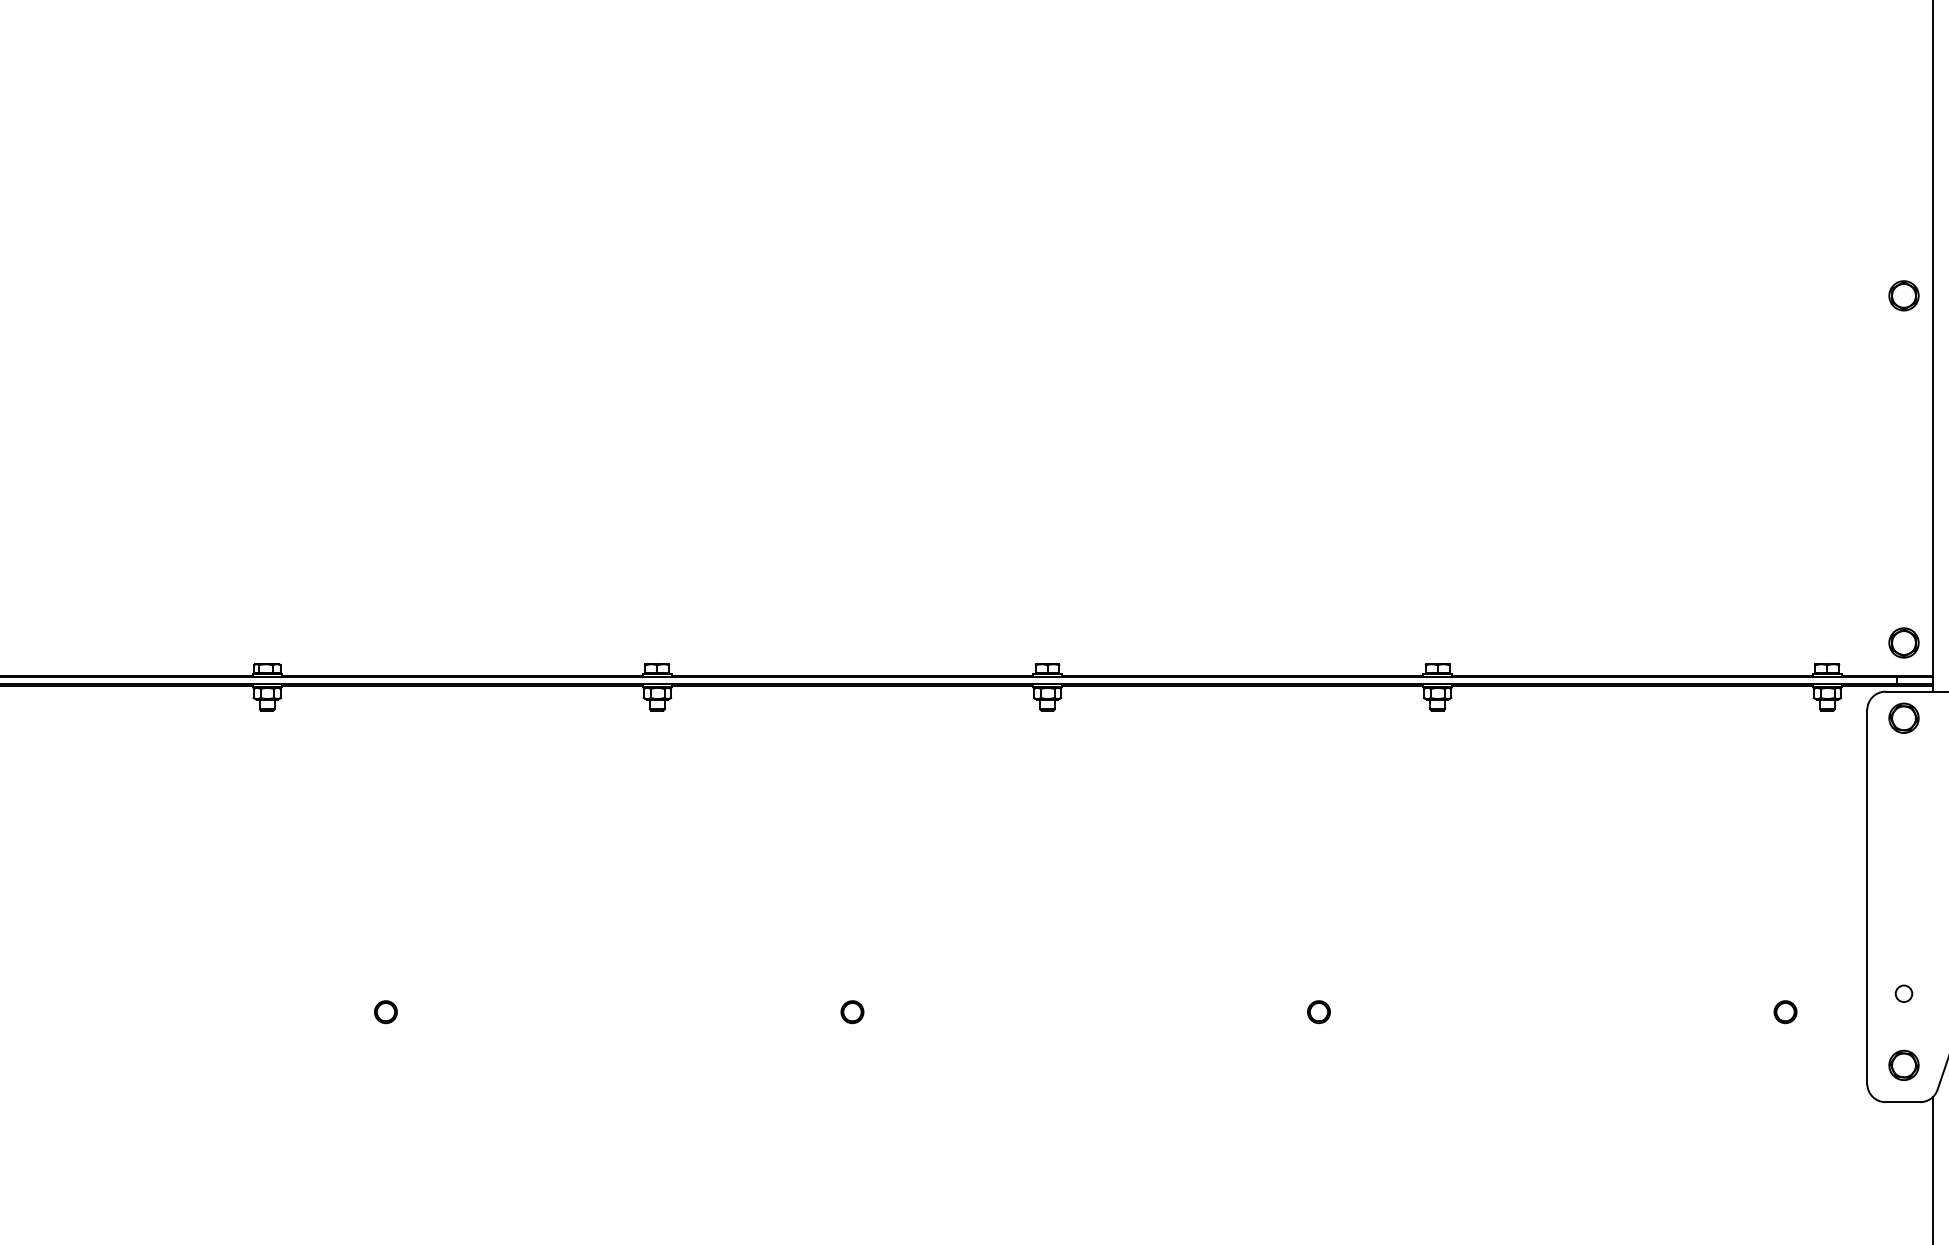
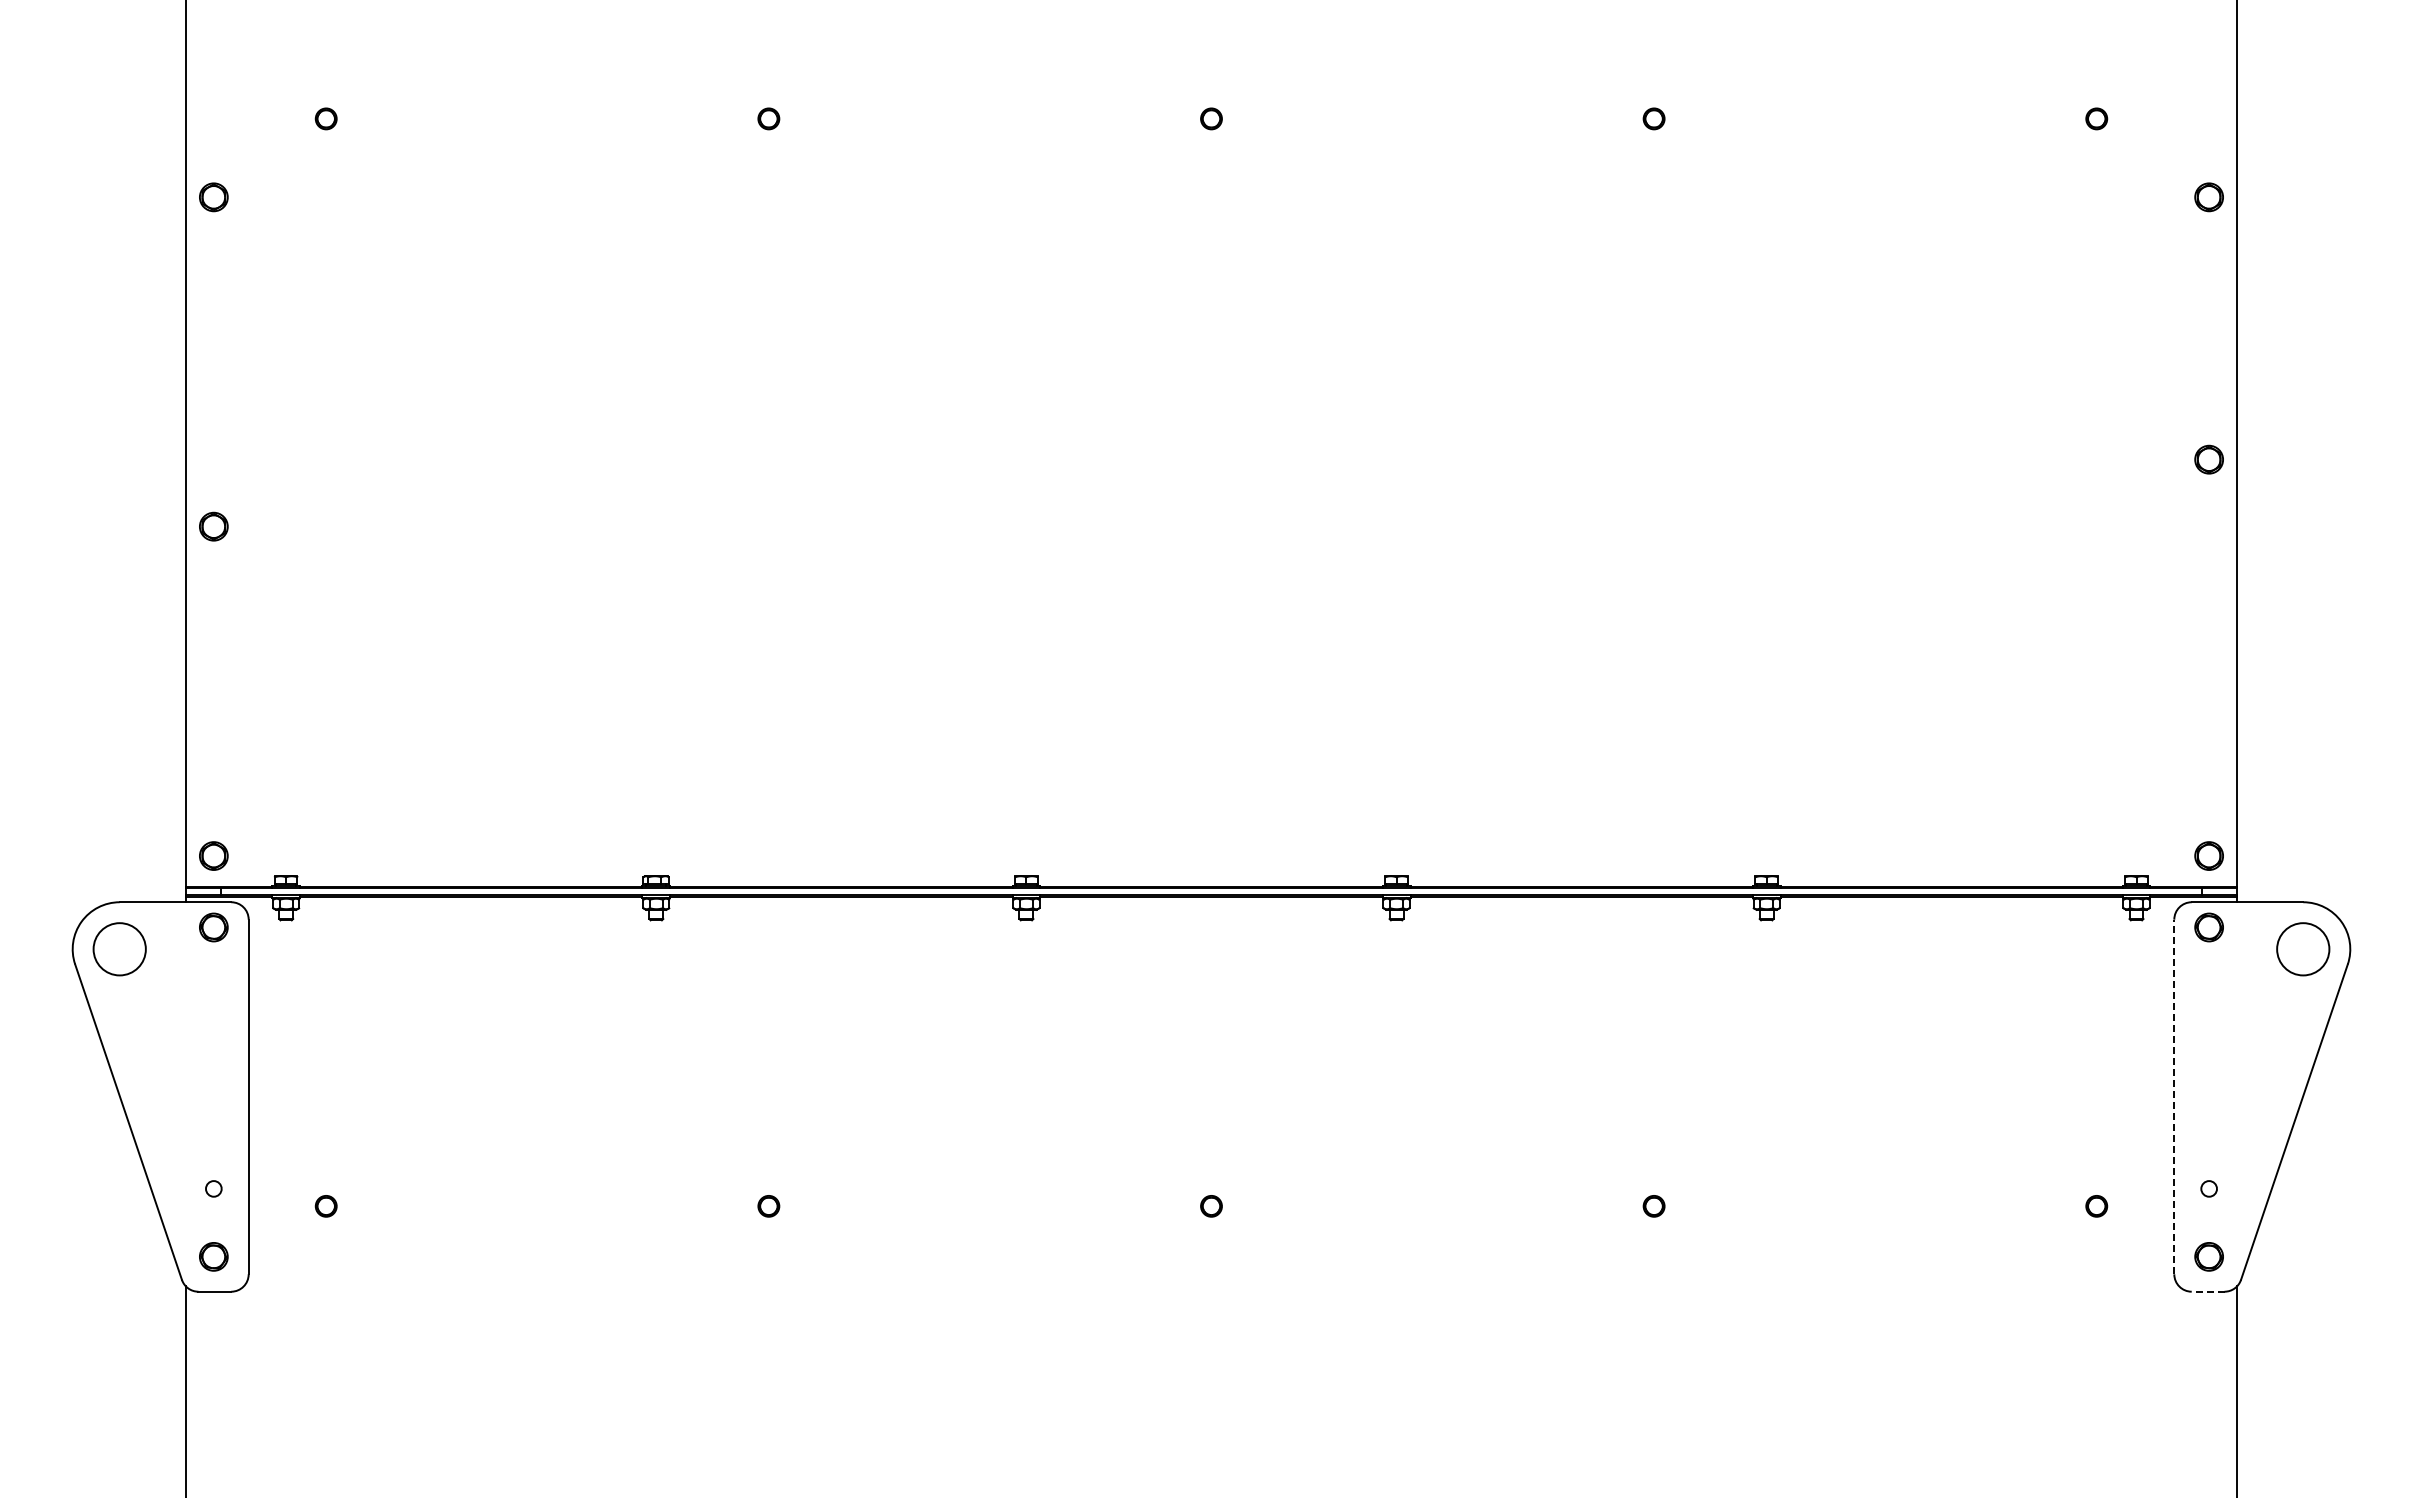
part: (1903, 295) -> (2208, 459), moved
line: (1867, 896) -> (2174, 1096), solid -> dashed
line: (1902, 1101) -> (2207, 1291), solid -> dashed

